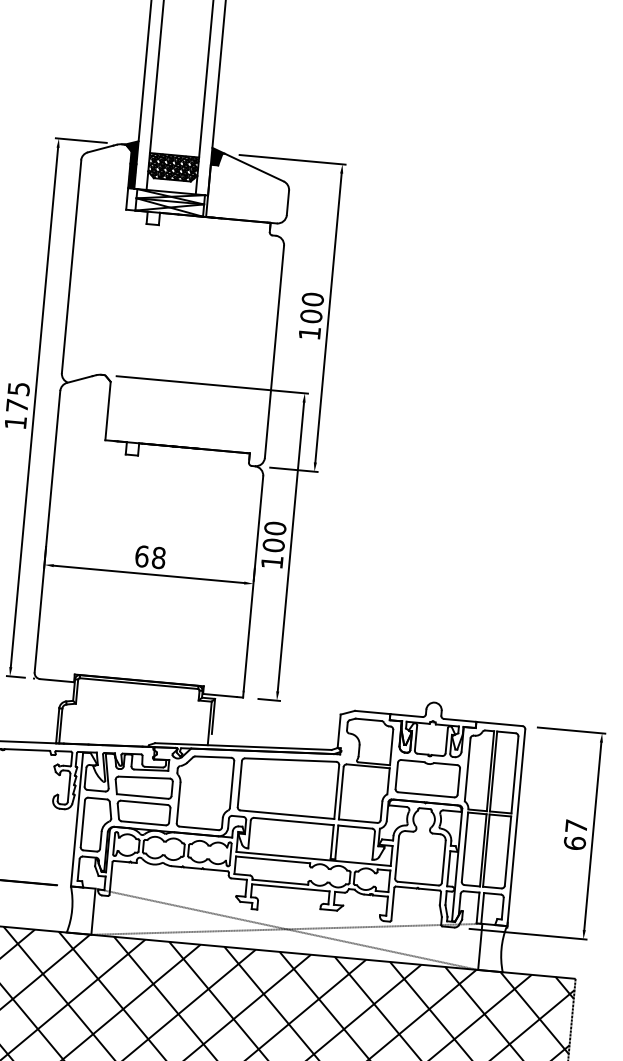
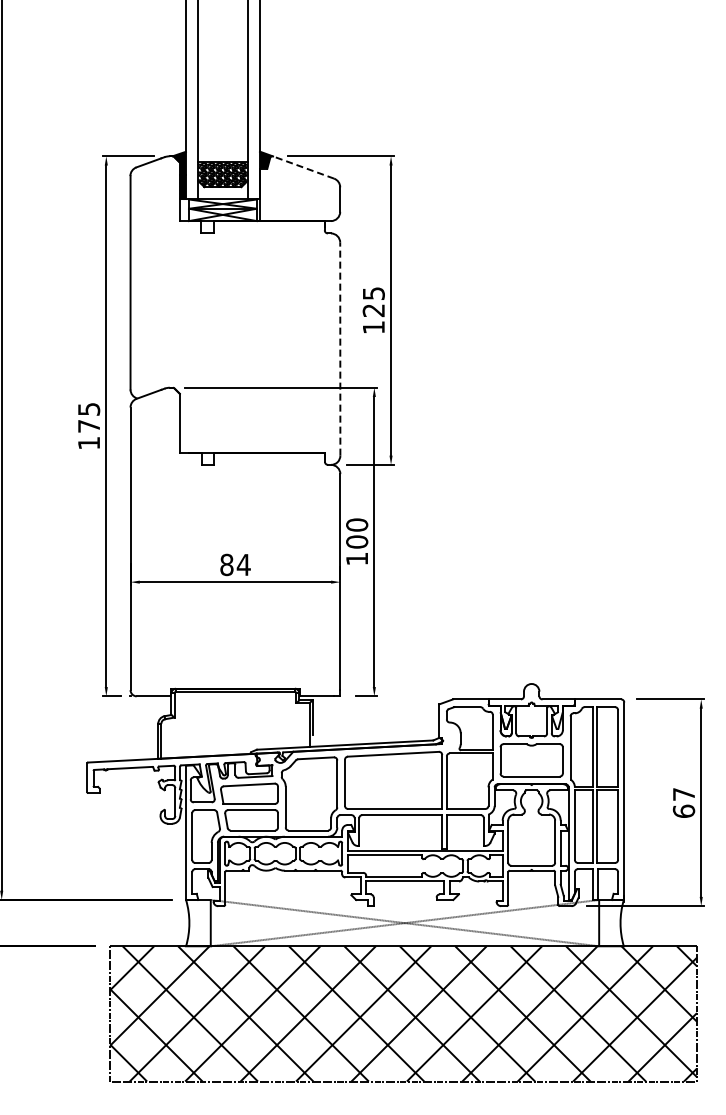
line: (254, 167) -> (303, 167), solid -> dashed
text: (311, 308) -> (373, 302), 100 -> 125
line: (274, 351) -> (340, 348), solid -> dashed
text: (150, 556) -> (235, 564), 68 -> 84

